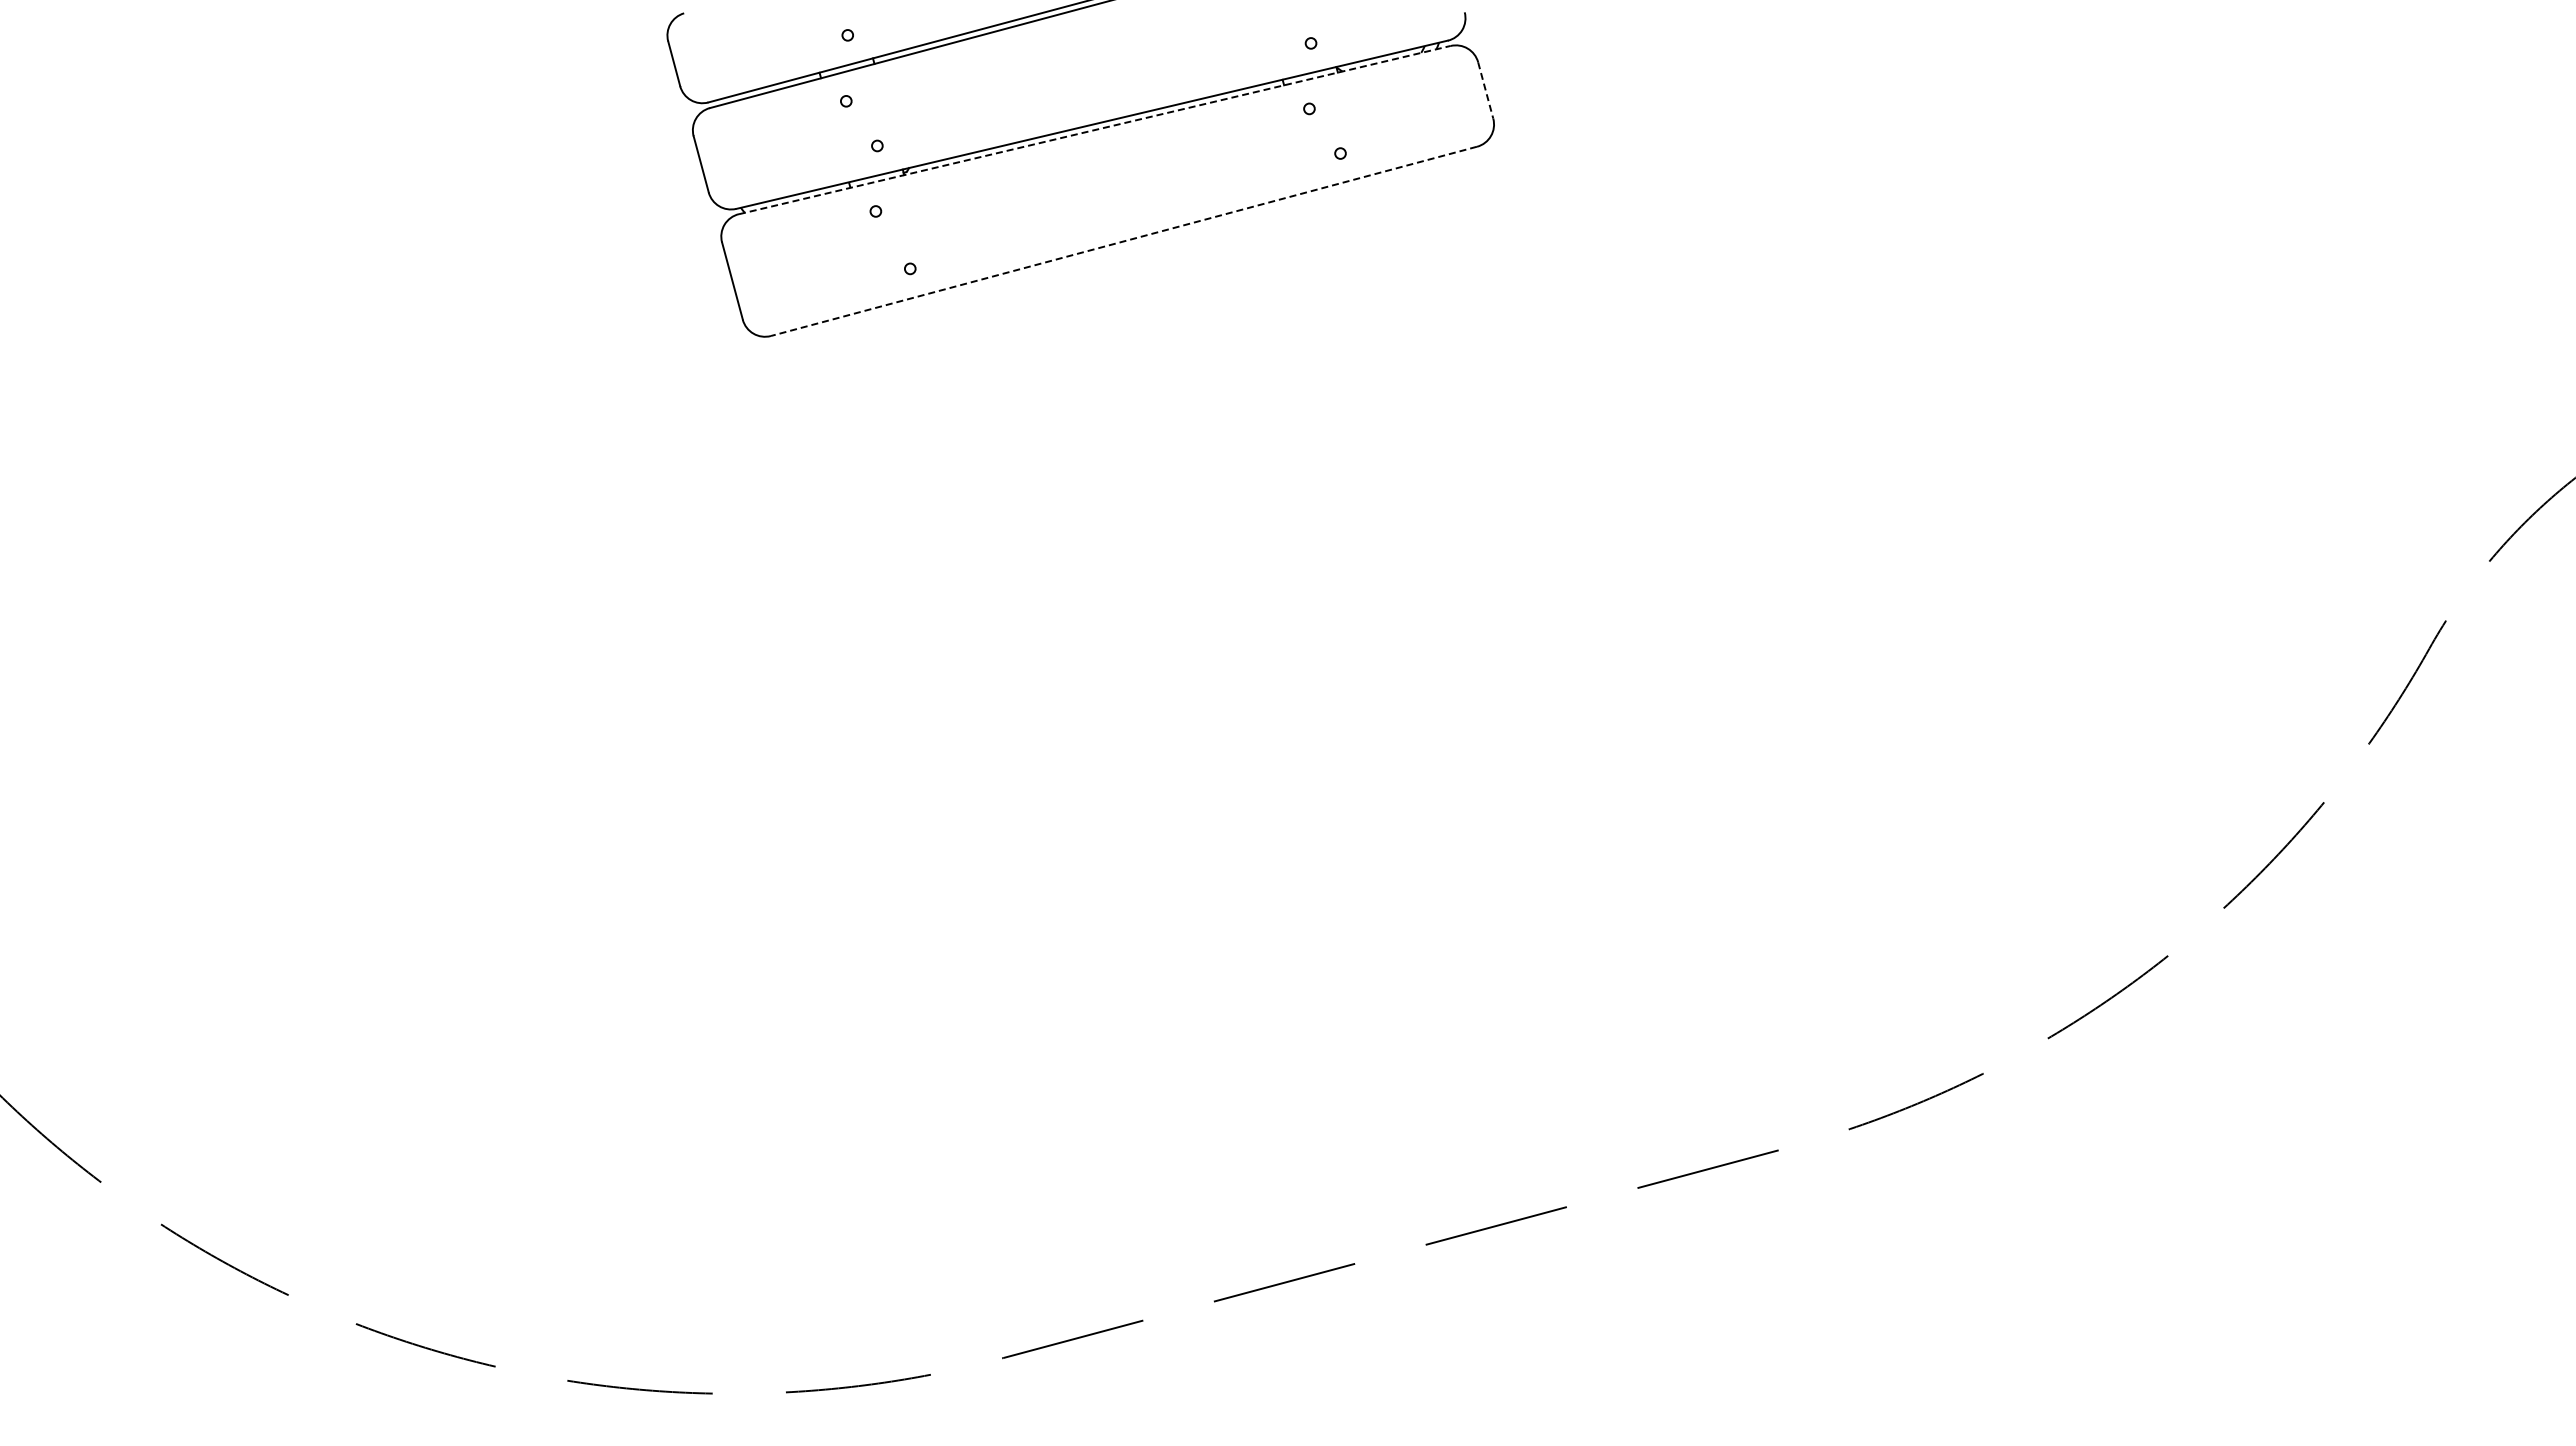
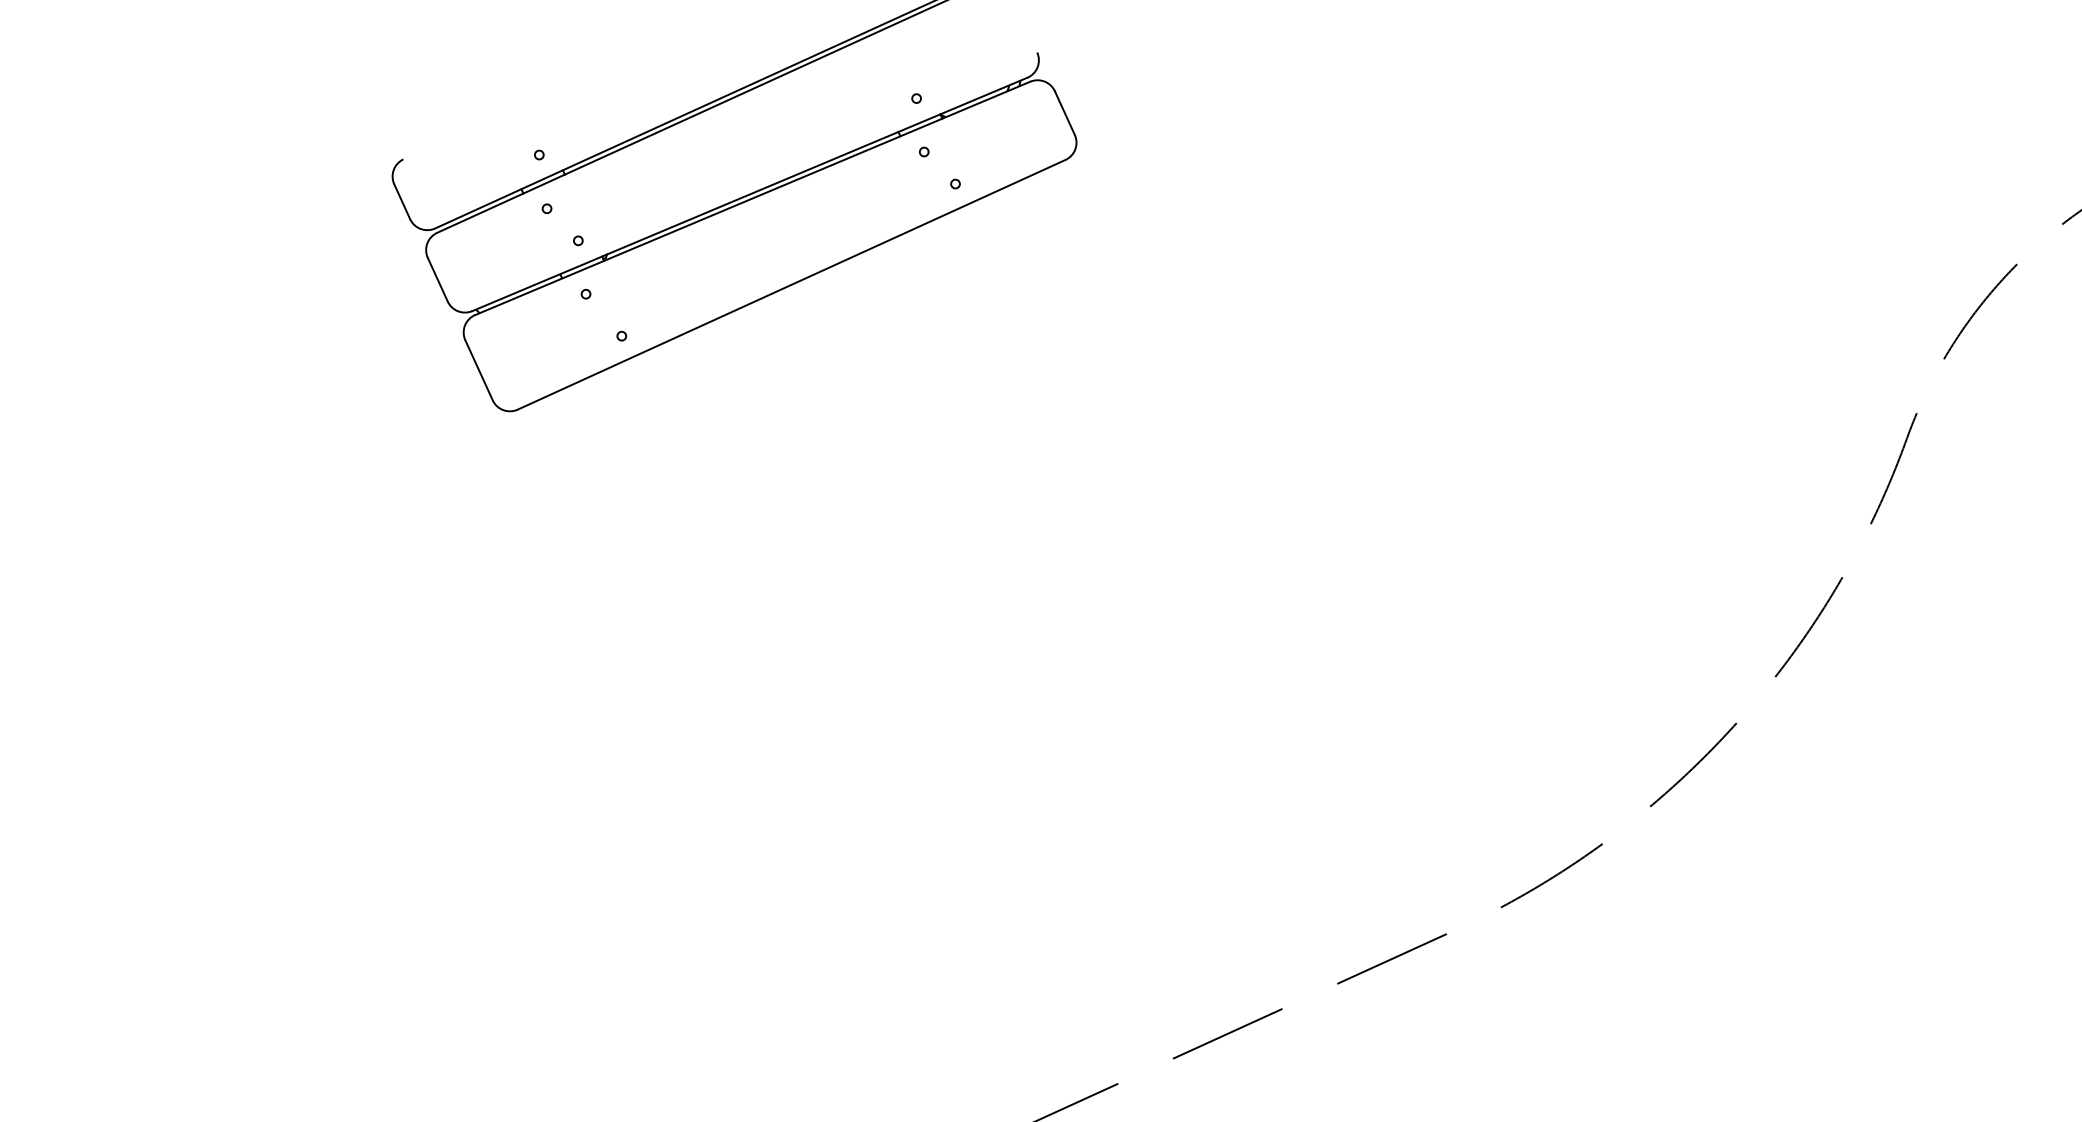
line: (1485, 90) -> (1064, 113), dashed -> solid
line: (1094, 130) -> (752, 198), dashed -> solid
line: (1123, 241) -> (791, 284), dashed -> solid

